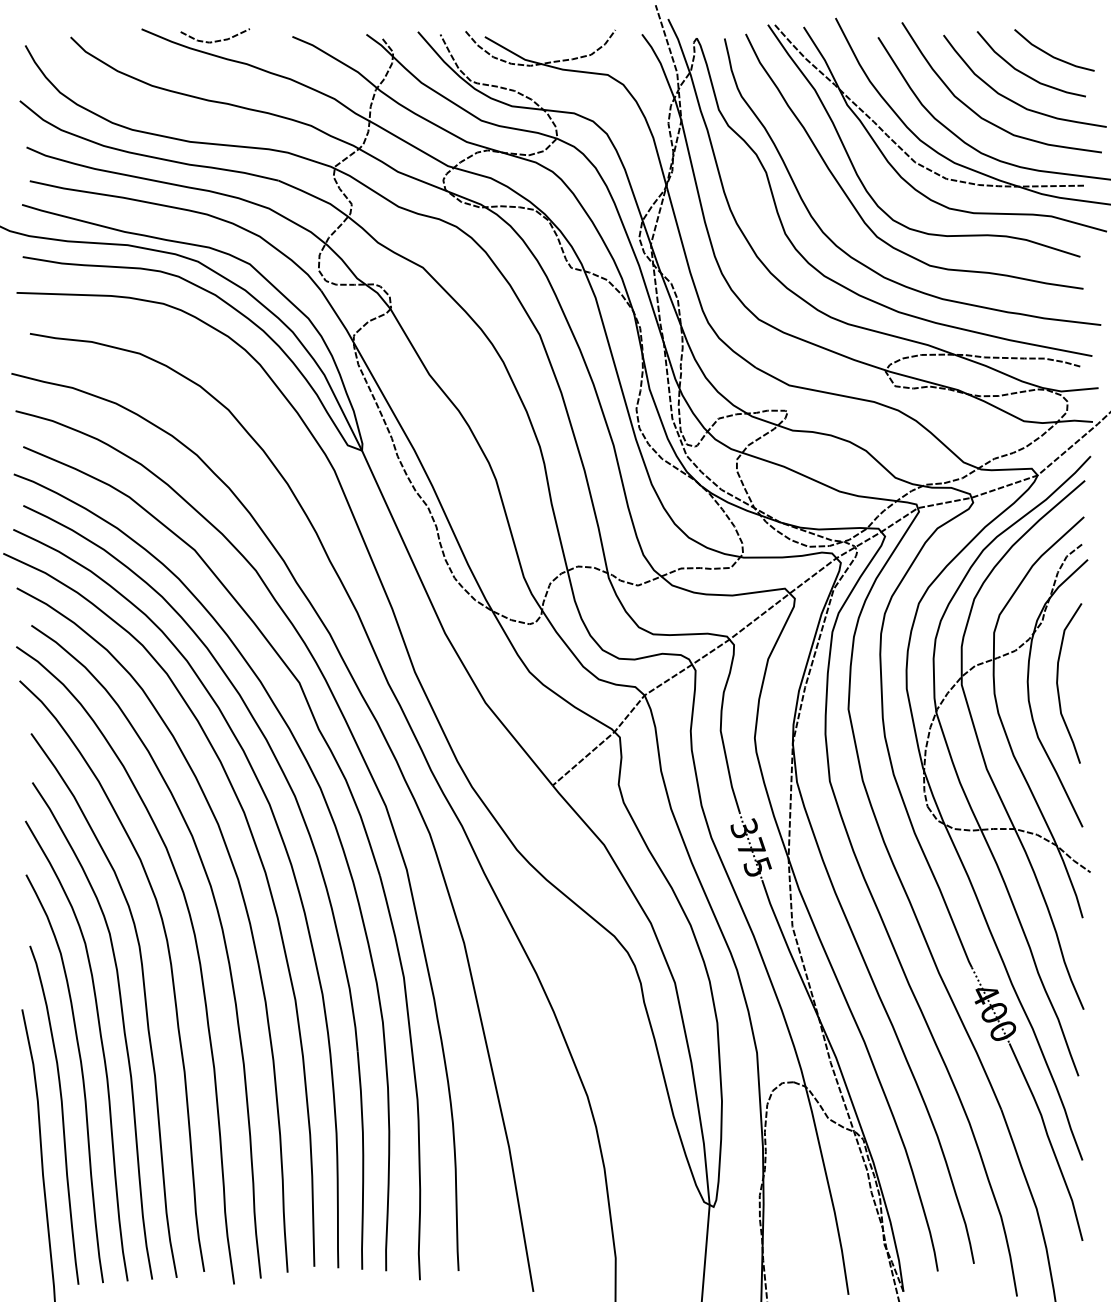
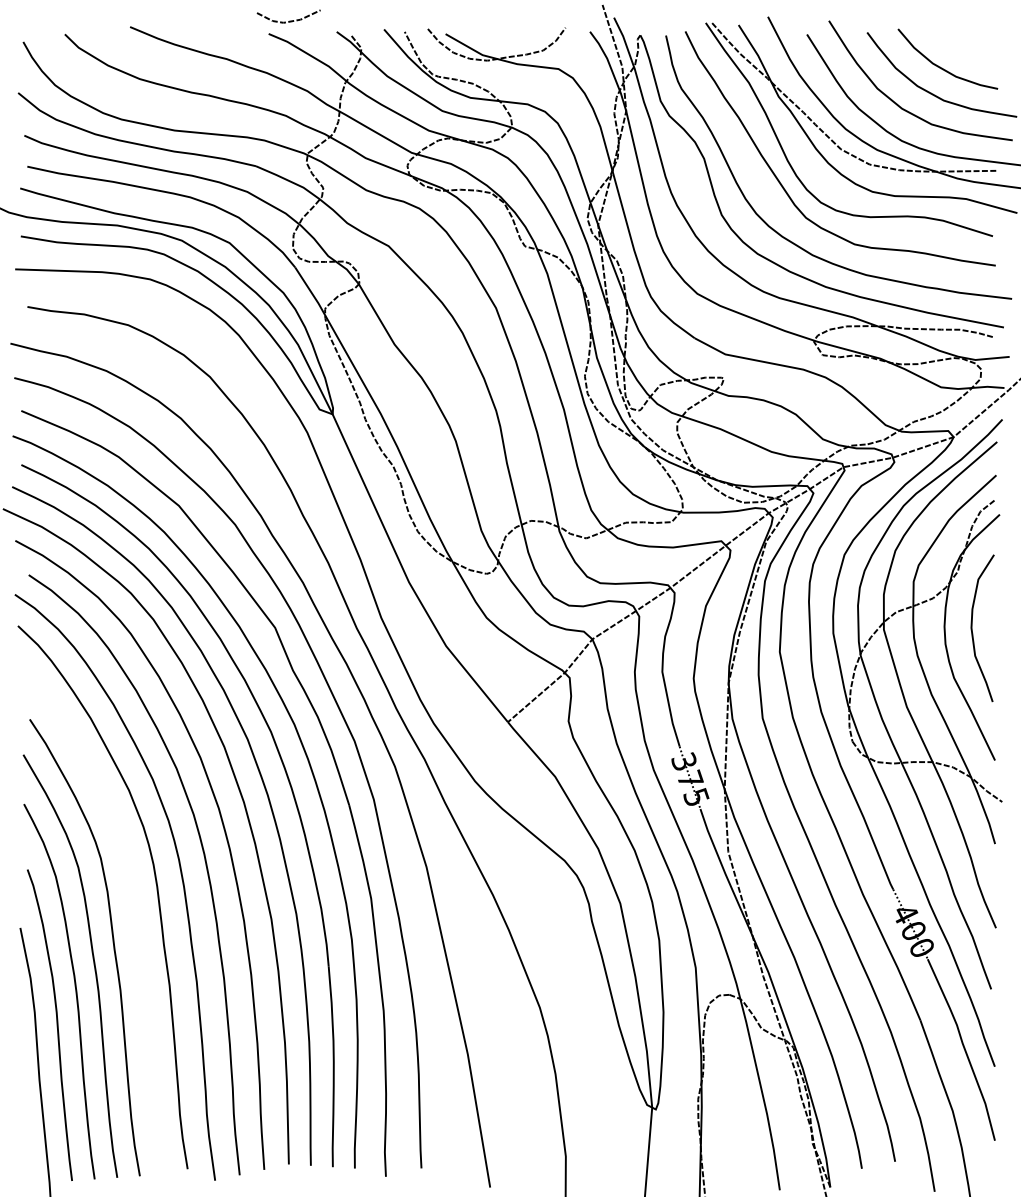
line: (215, 40) -> (288, 20), moved
line: (1052, 55) -> (967, 51), removed
curve: (144, 1002) -> (132, 921), removed

